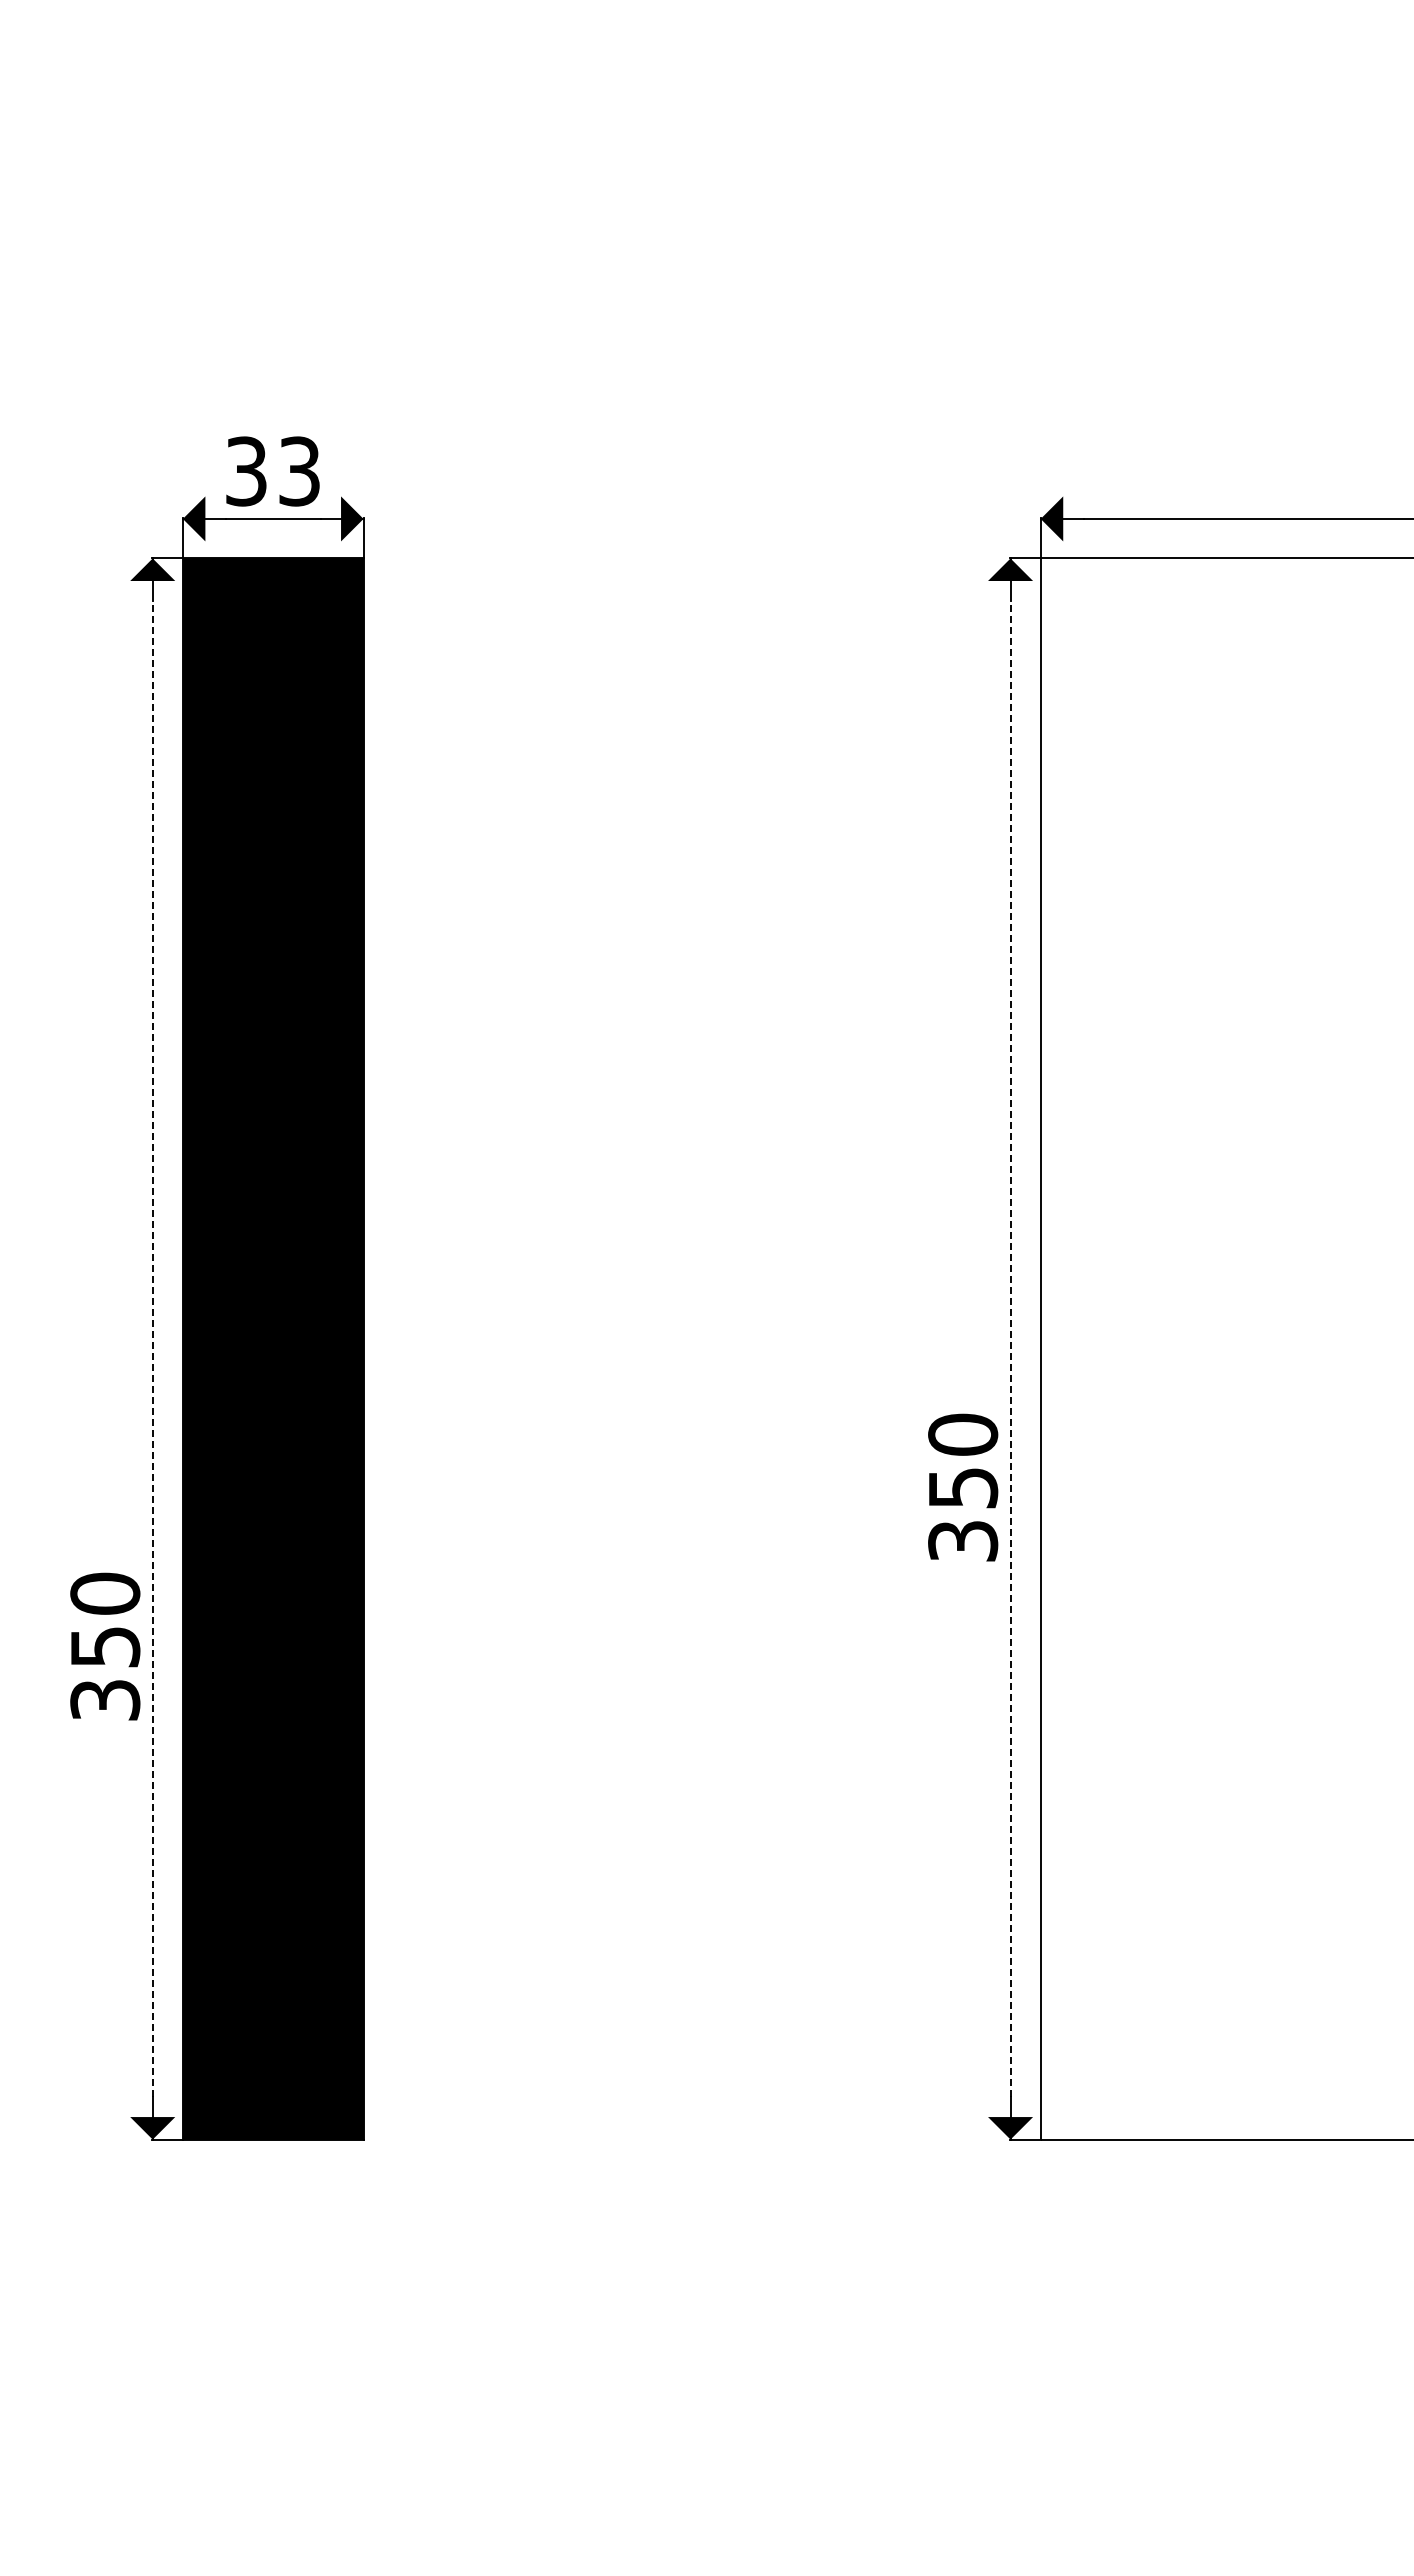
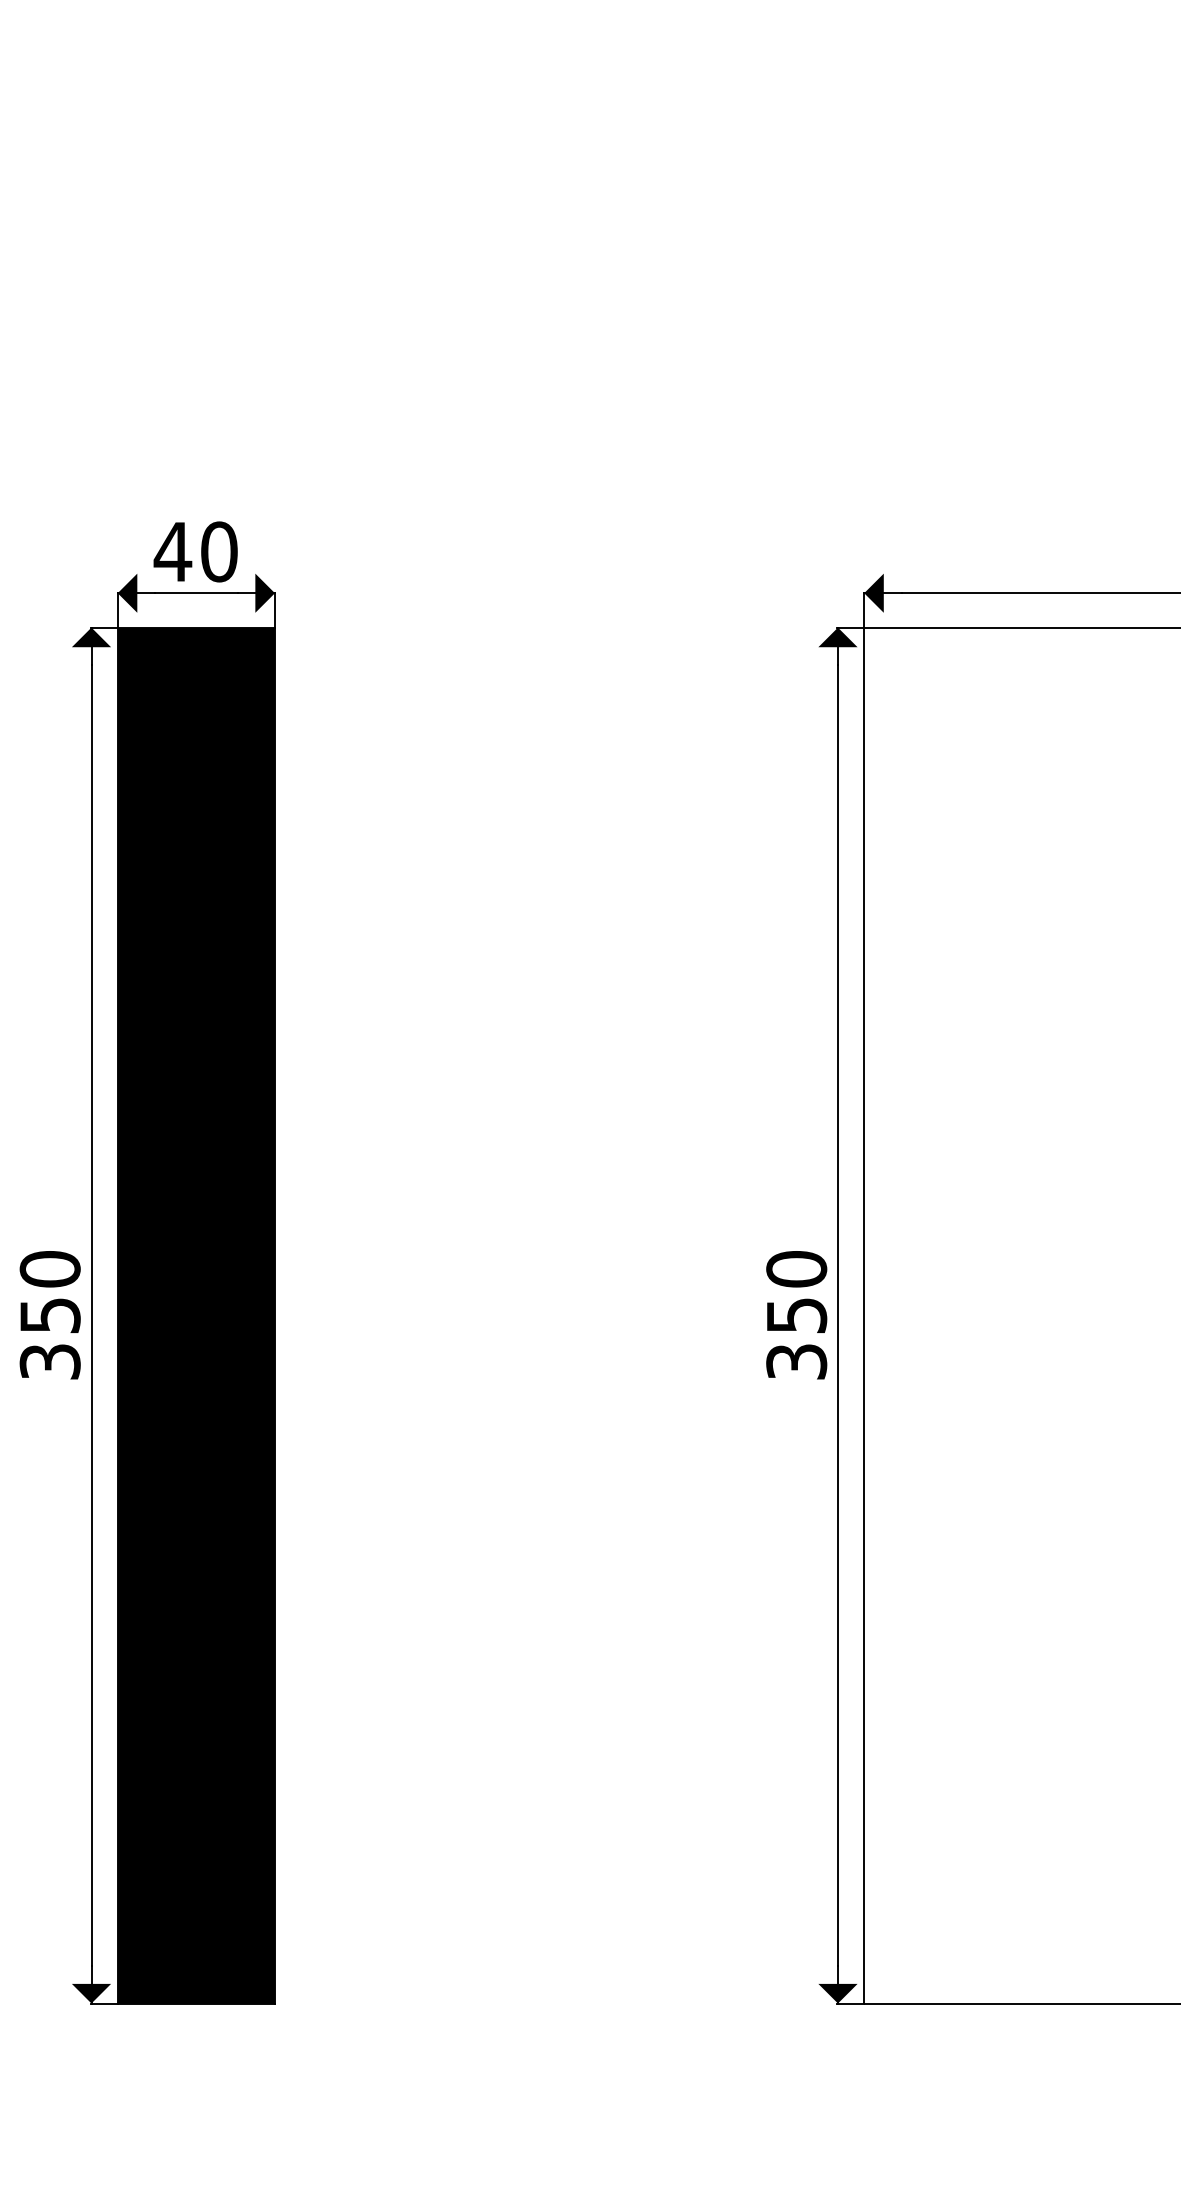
text: (272, 471) -> (195, 551), 33 -> 40
line: (152, 1349) -> (91, 1315), dashed -> solid
line: (1010, 1349) -> (837, 1315), dashed -> solid
text: (963, 1487) -> (797, 1315), moved
text: (105, 1646) -> (50, 1315), moved

